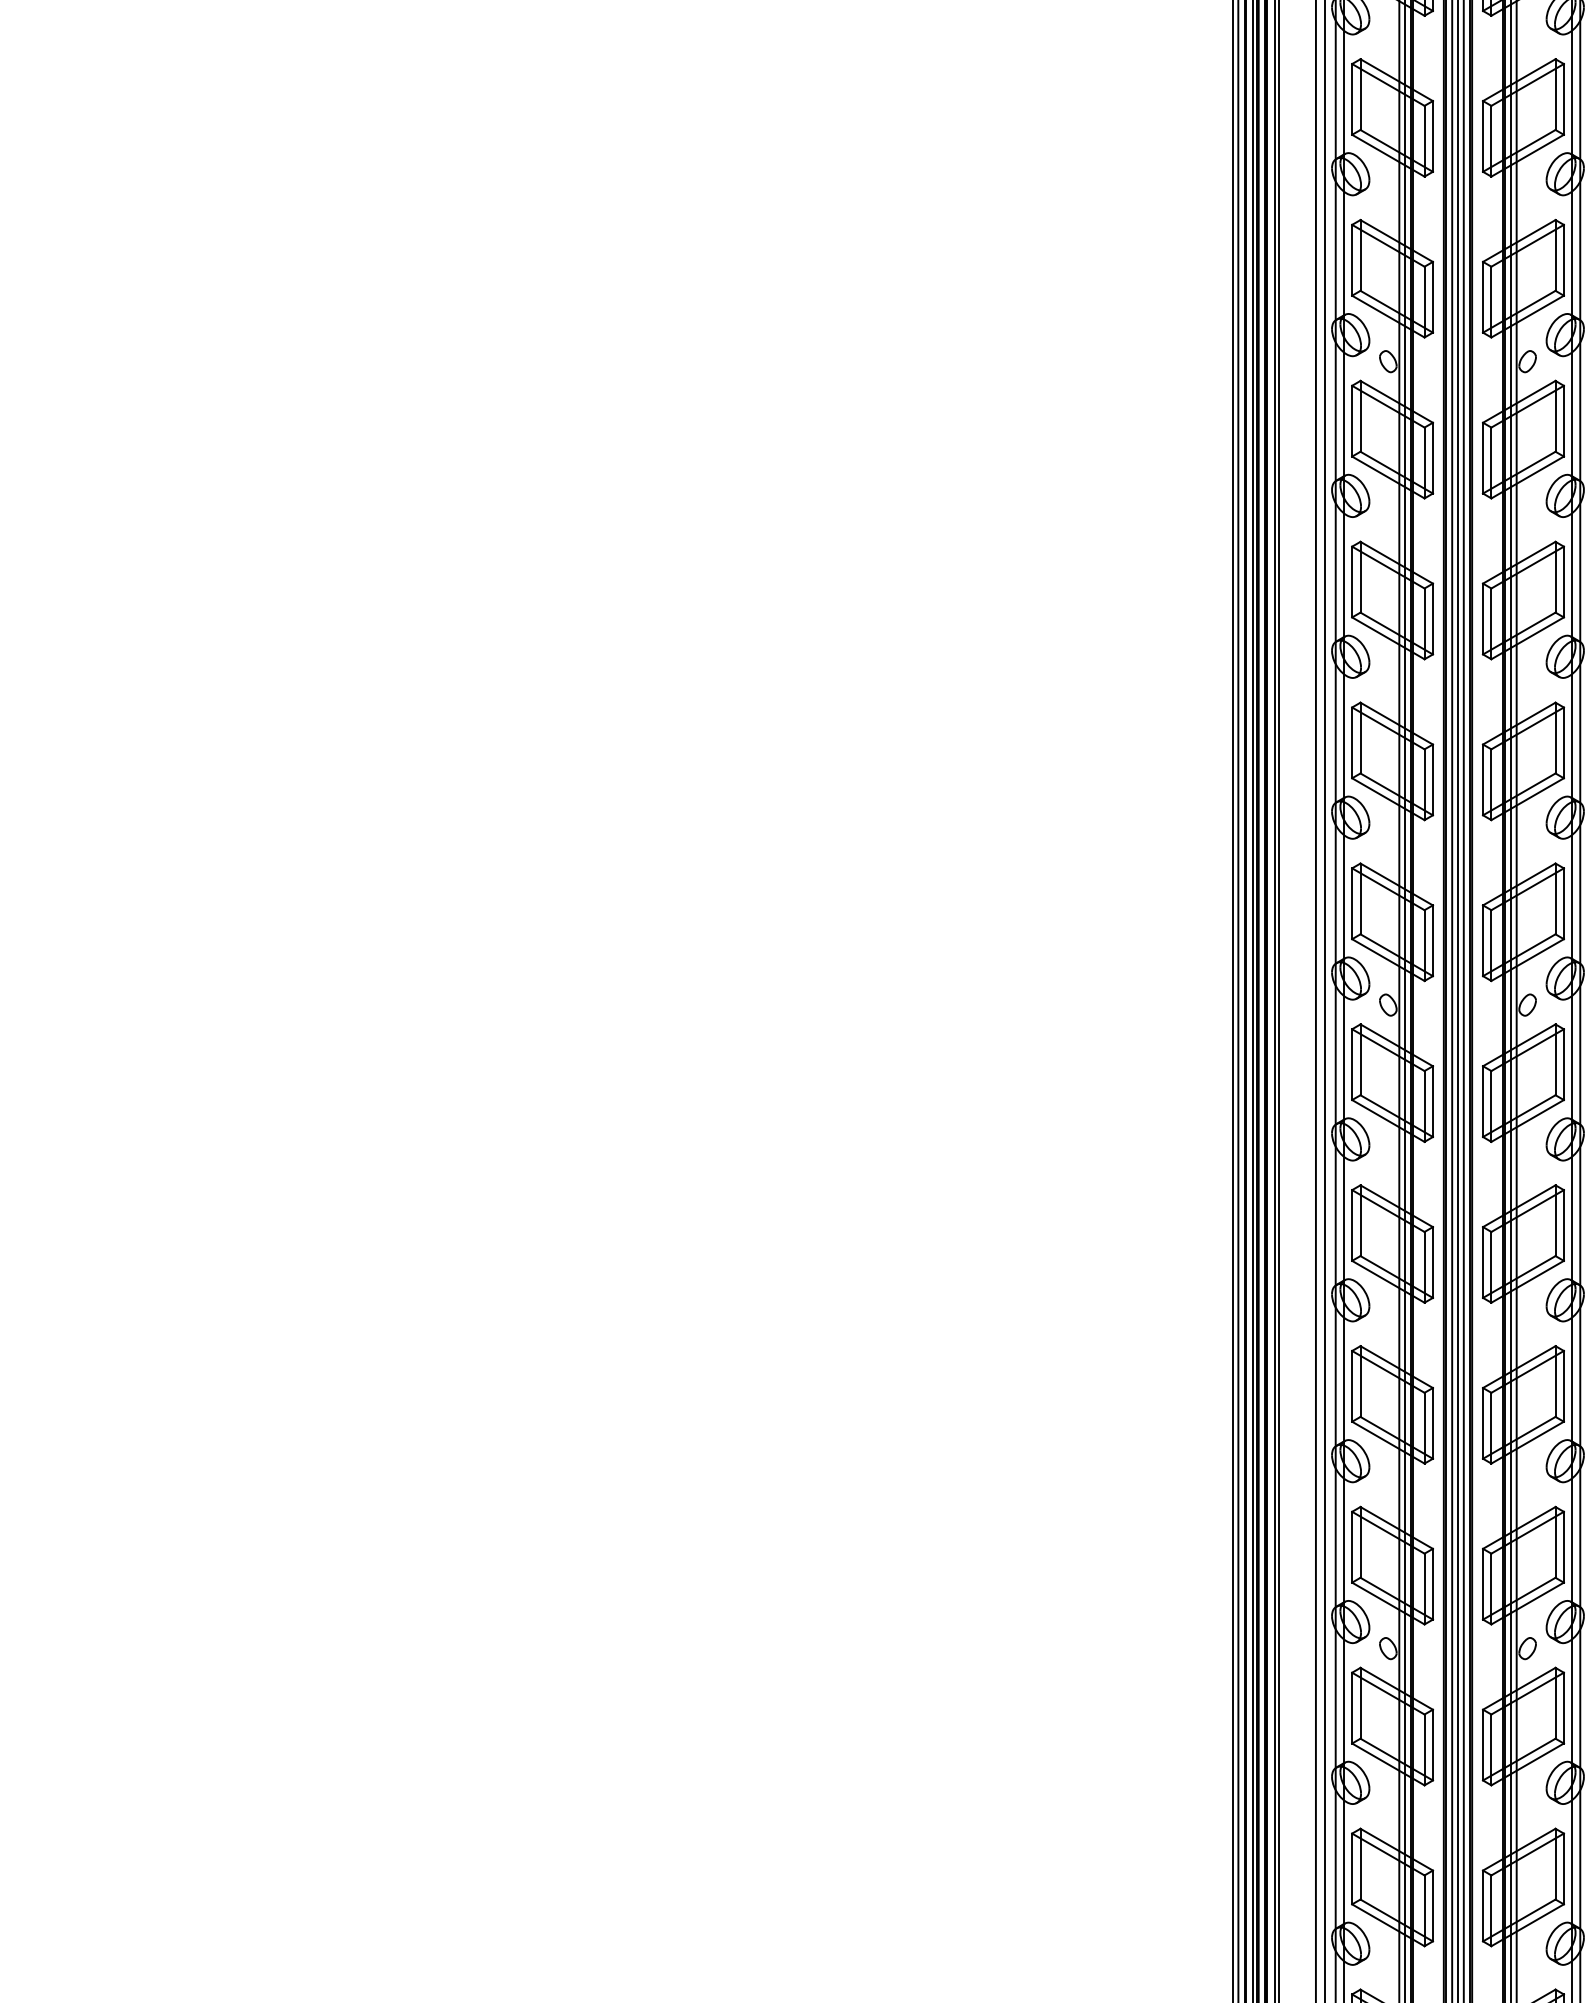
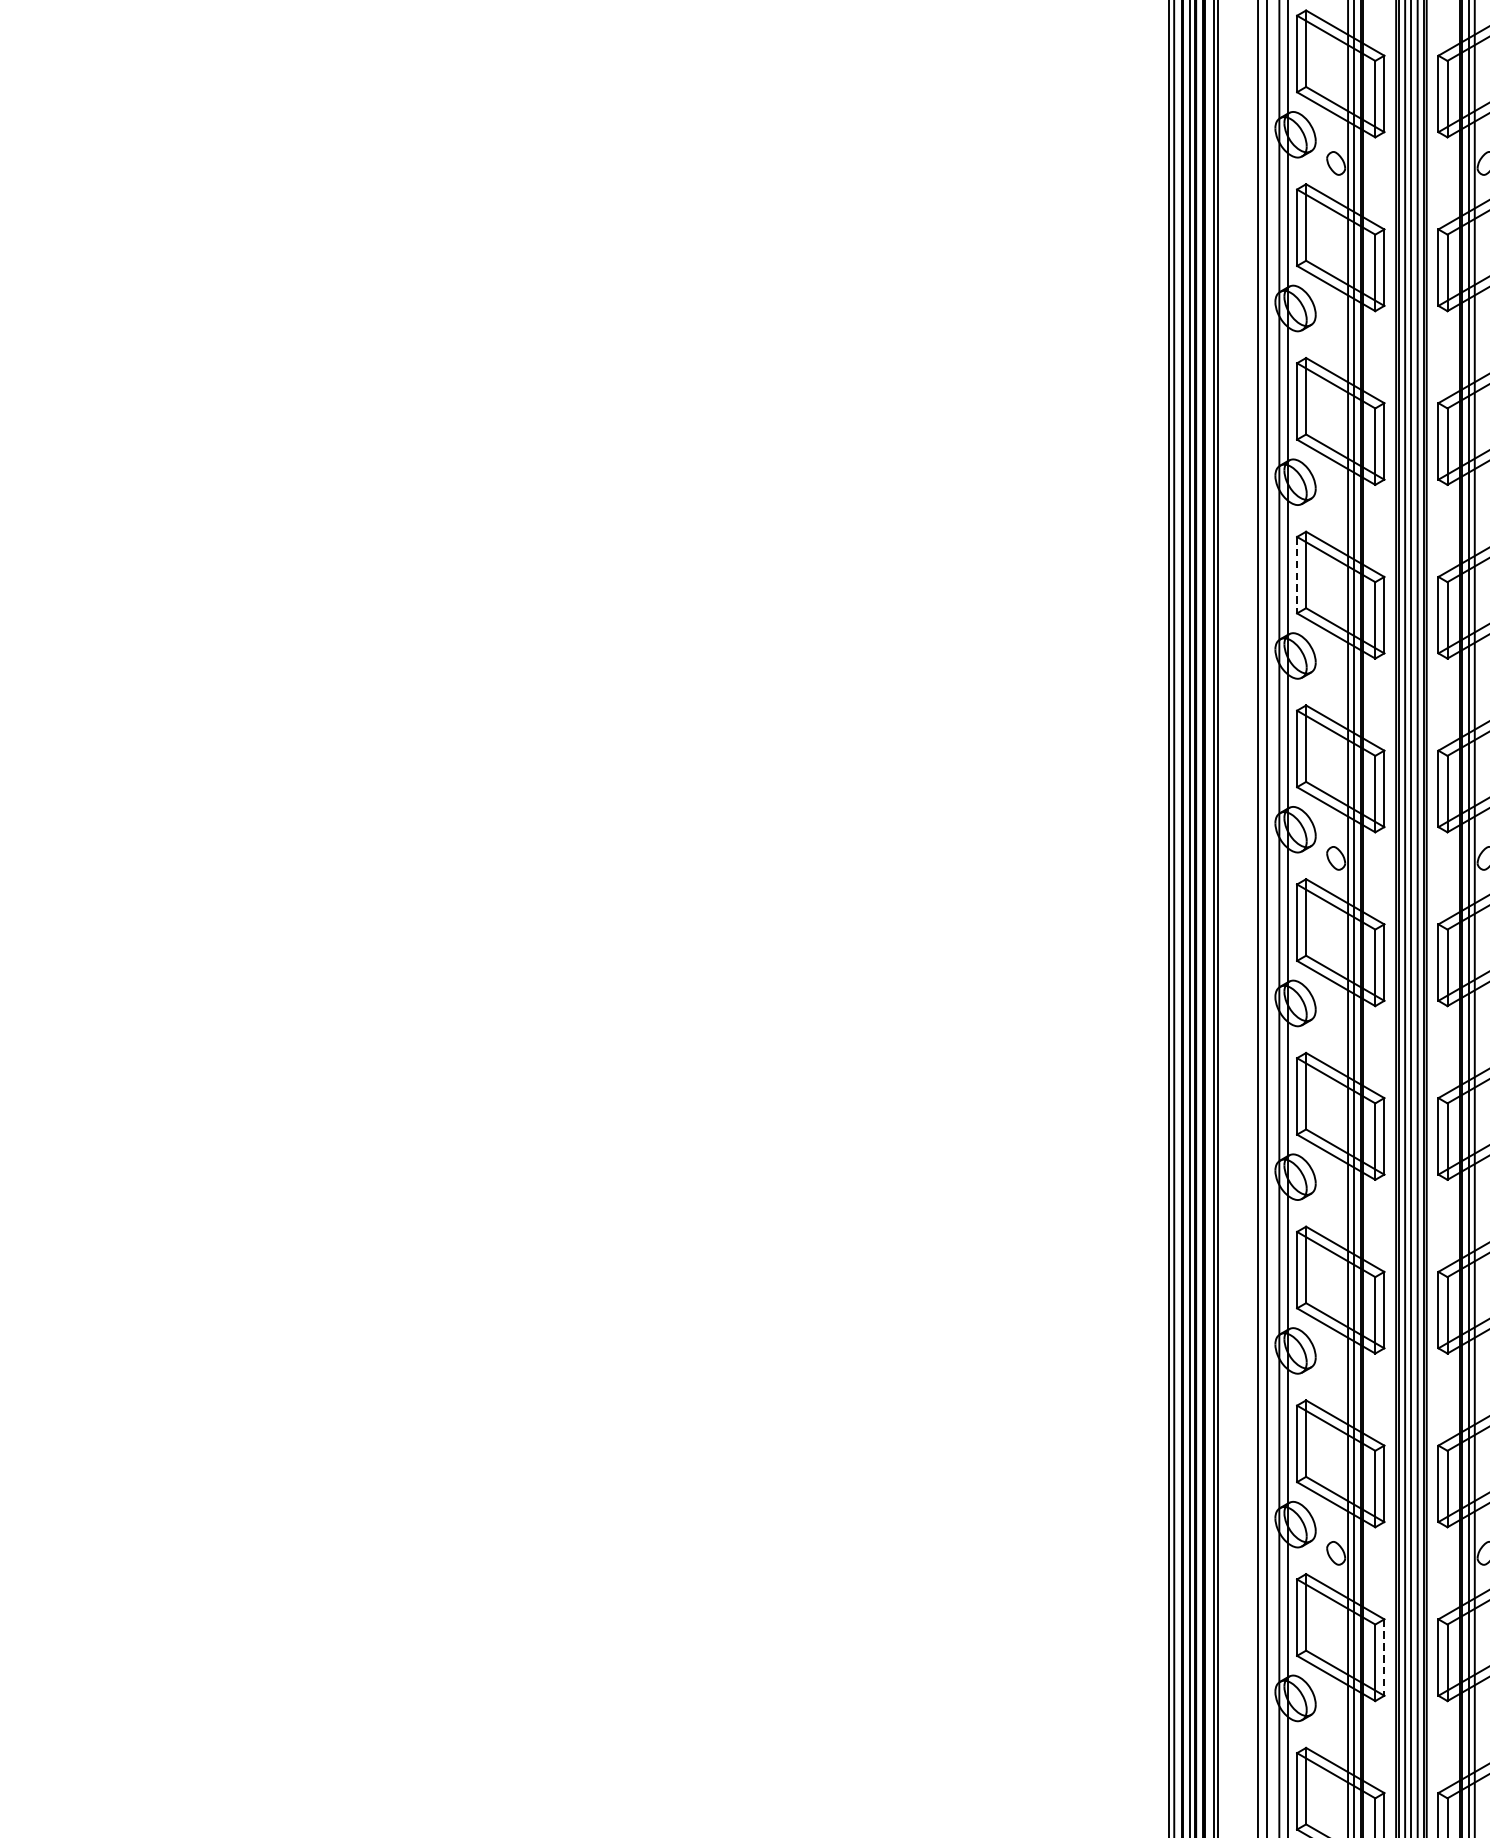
line: (1352, 743) -> (1297, 575), solid -> dashed
line: (1432, 1745) -> (1383, 1658), solid -> dashed

